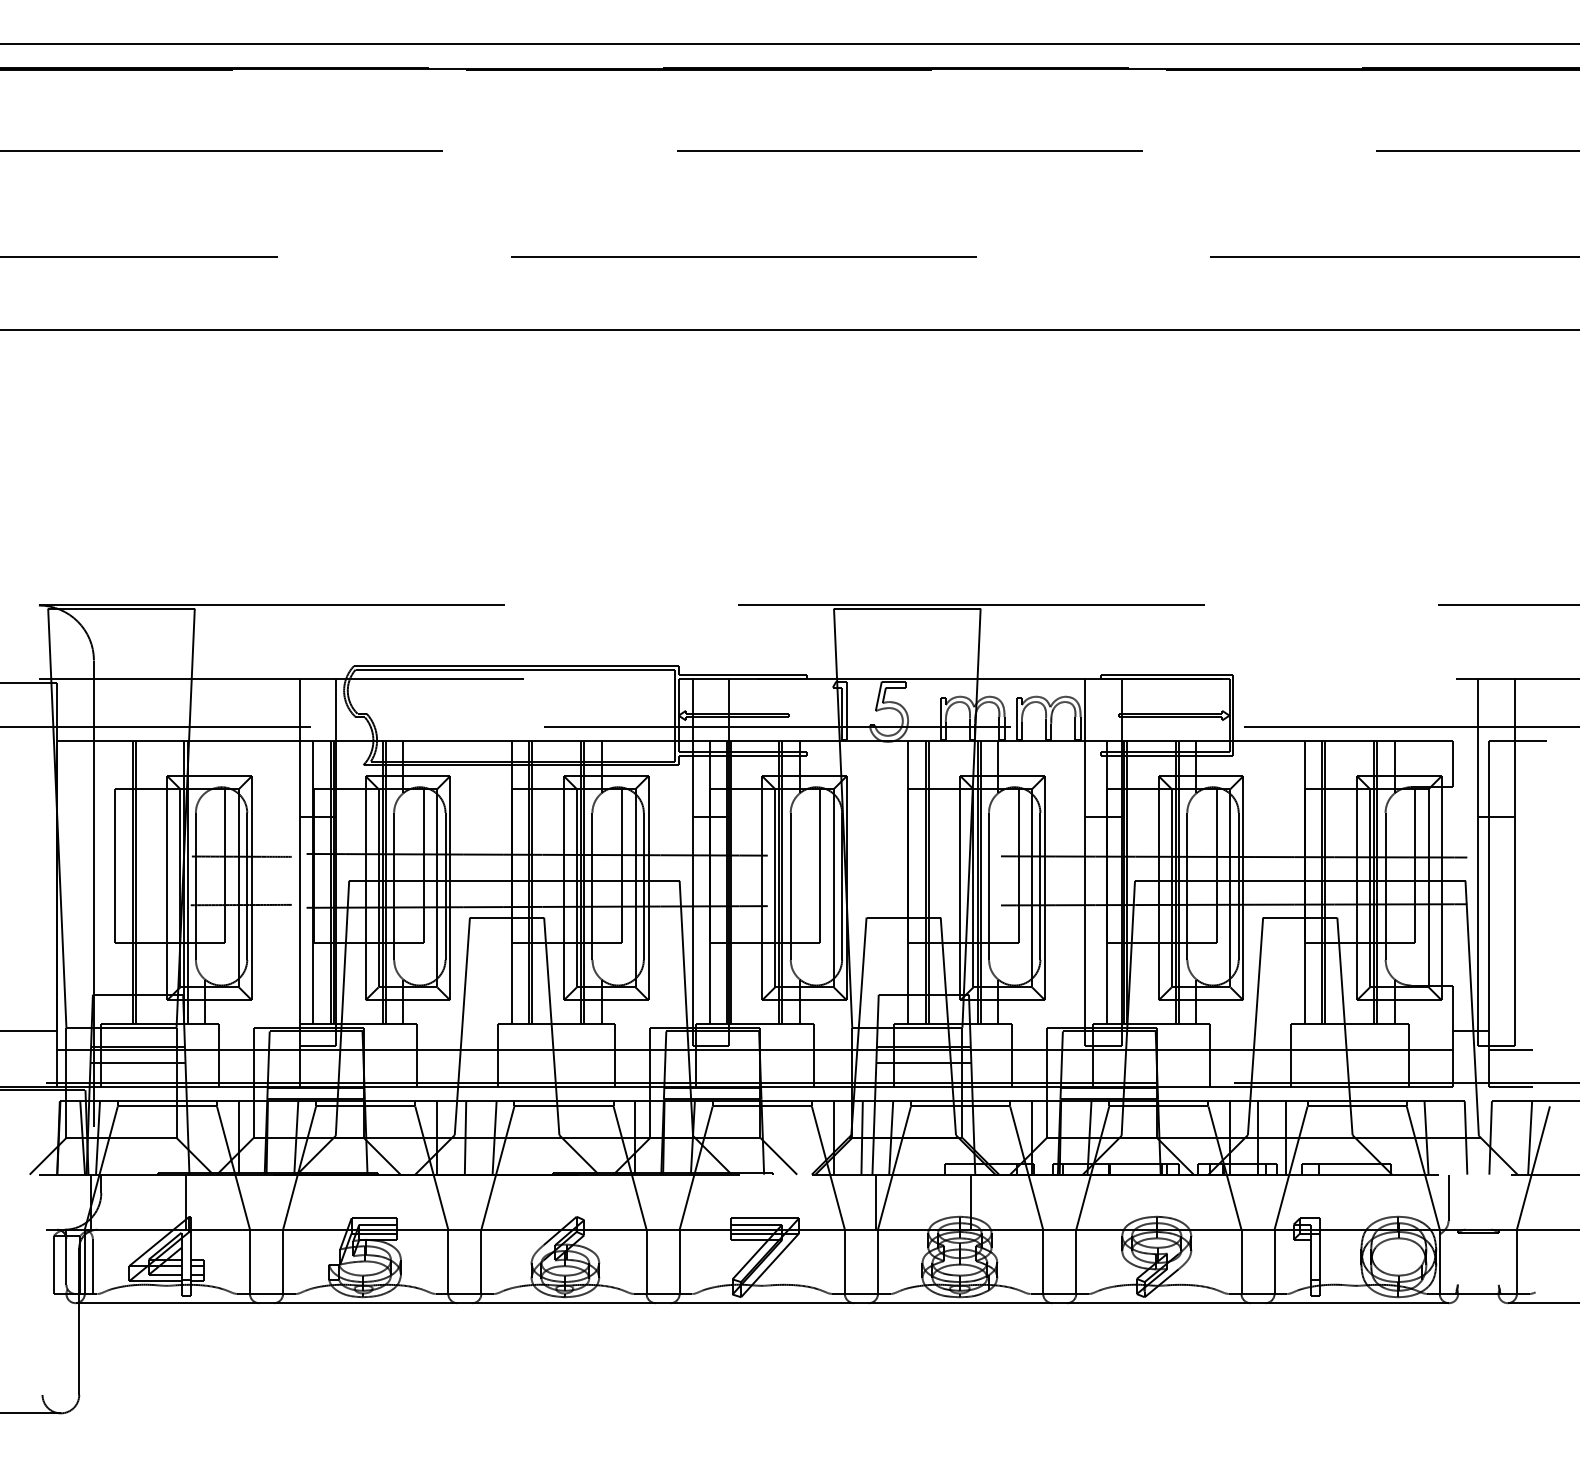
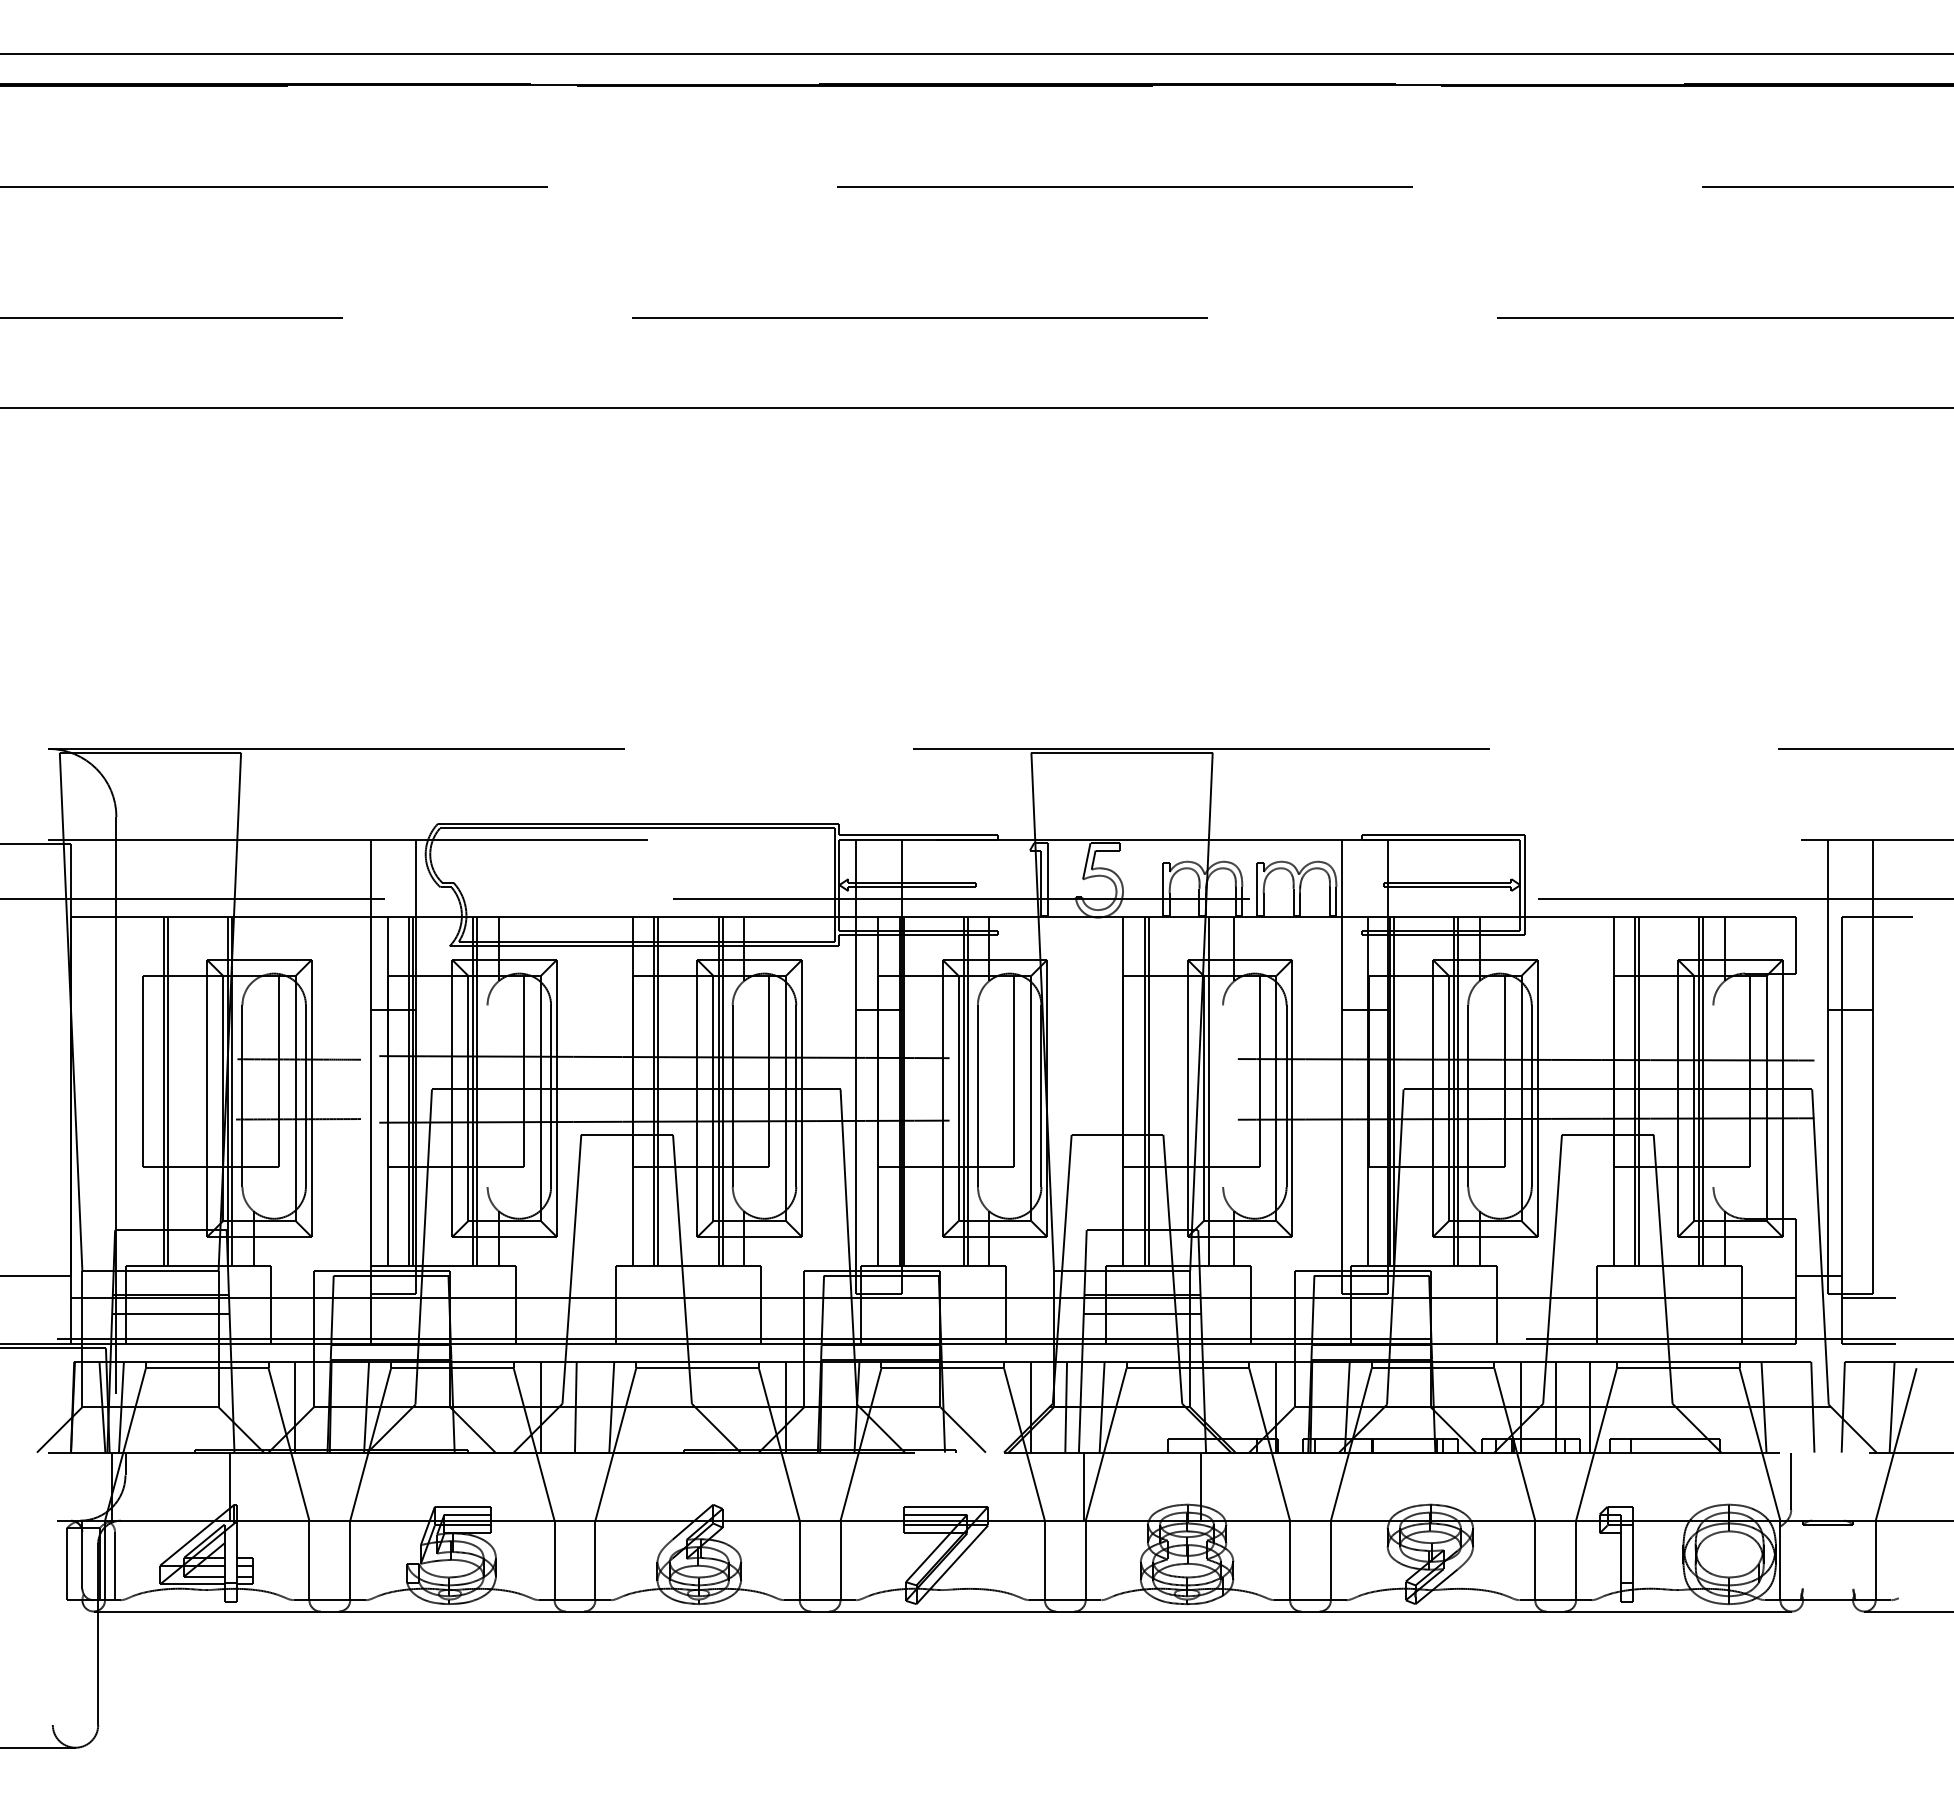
line: (980, 882) -> (1212, 1091), removed
line: (394, 886) -> (487, 1096), removed
line: (989, 886) -> (1223, 1096), removed
line: (1385, 886) -> (1713, 1096), removed

